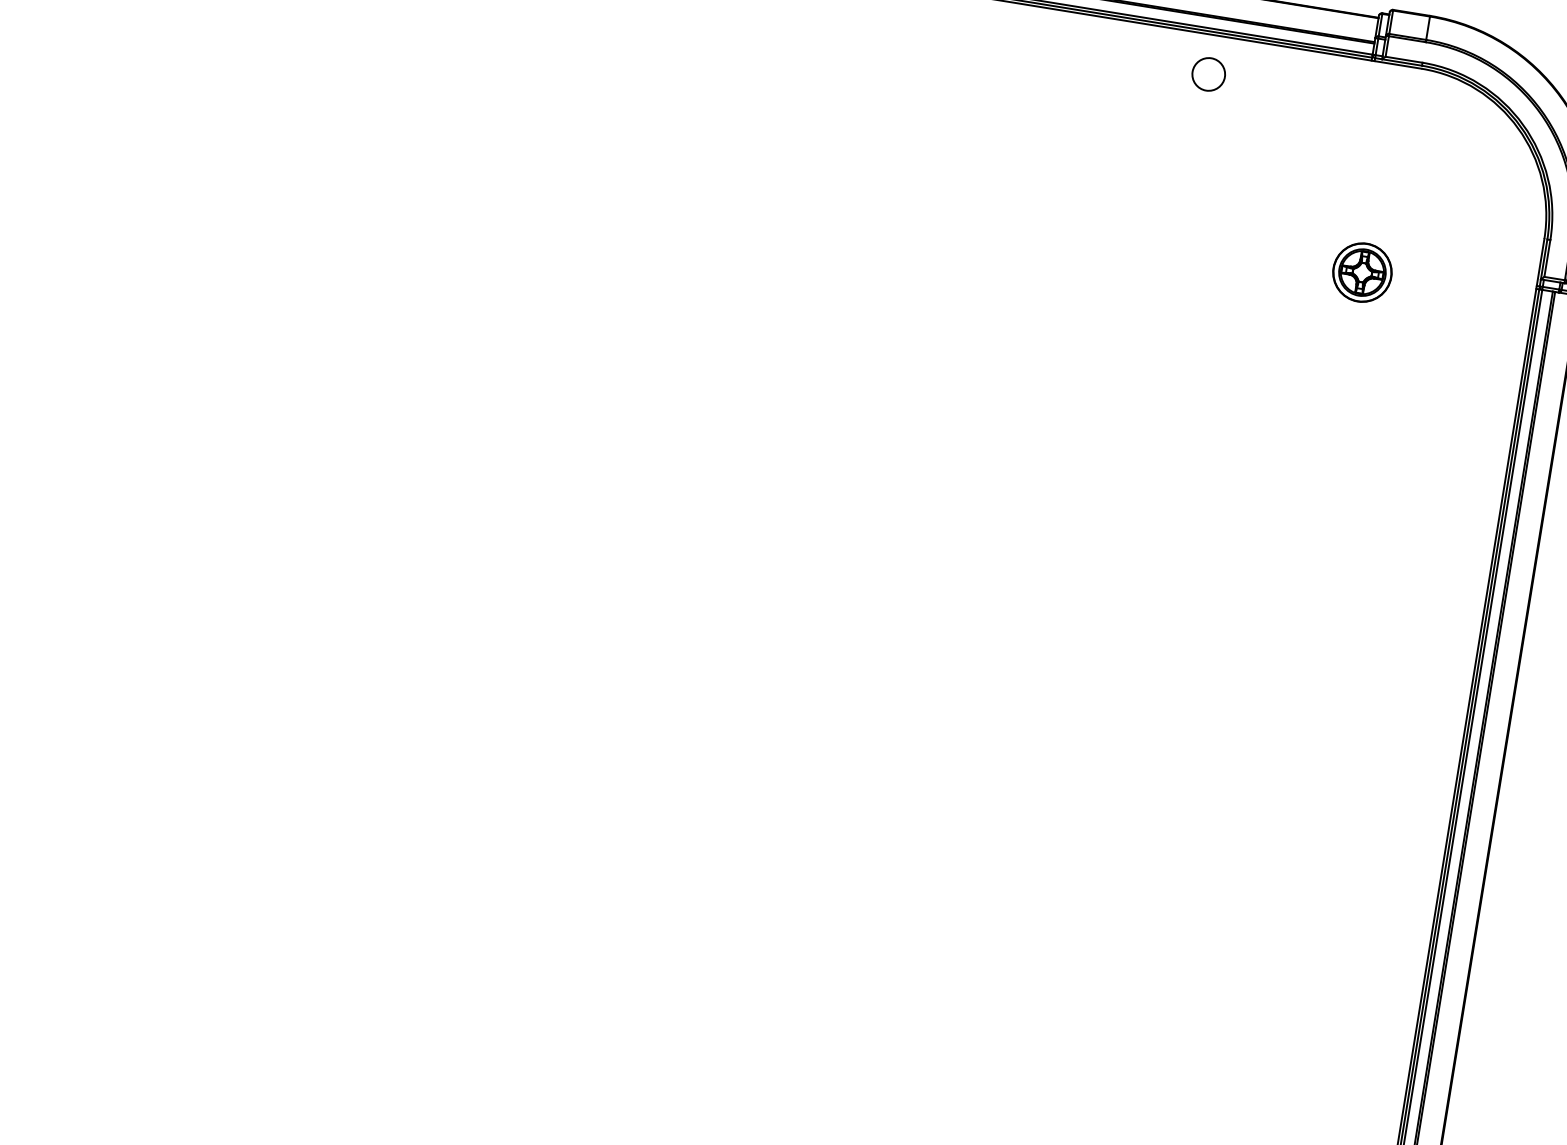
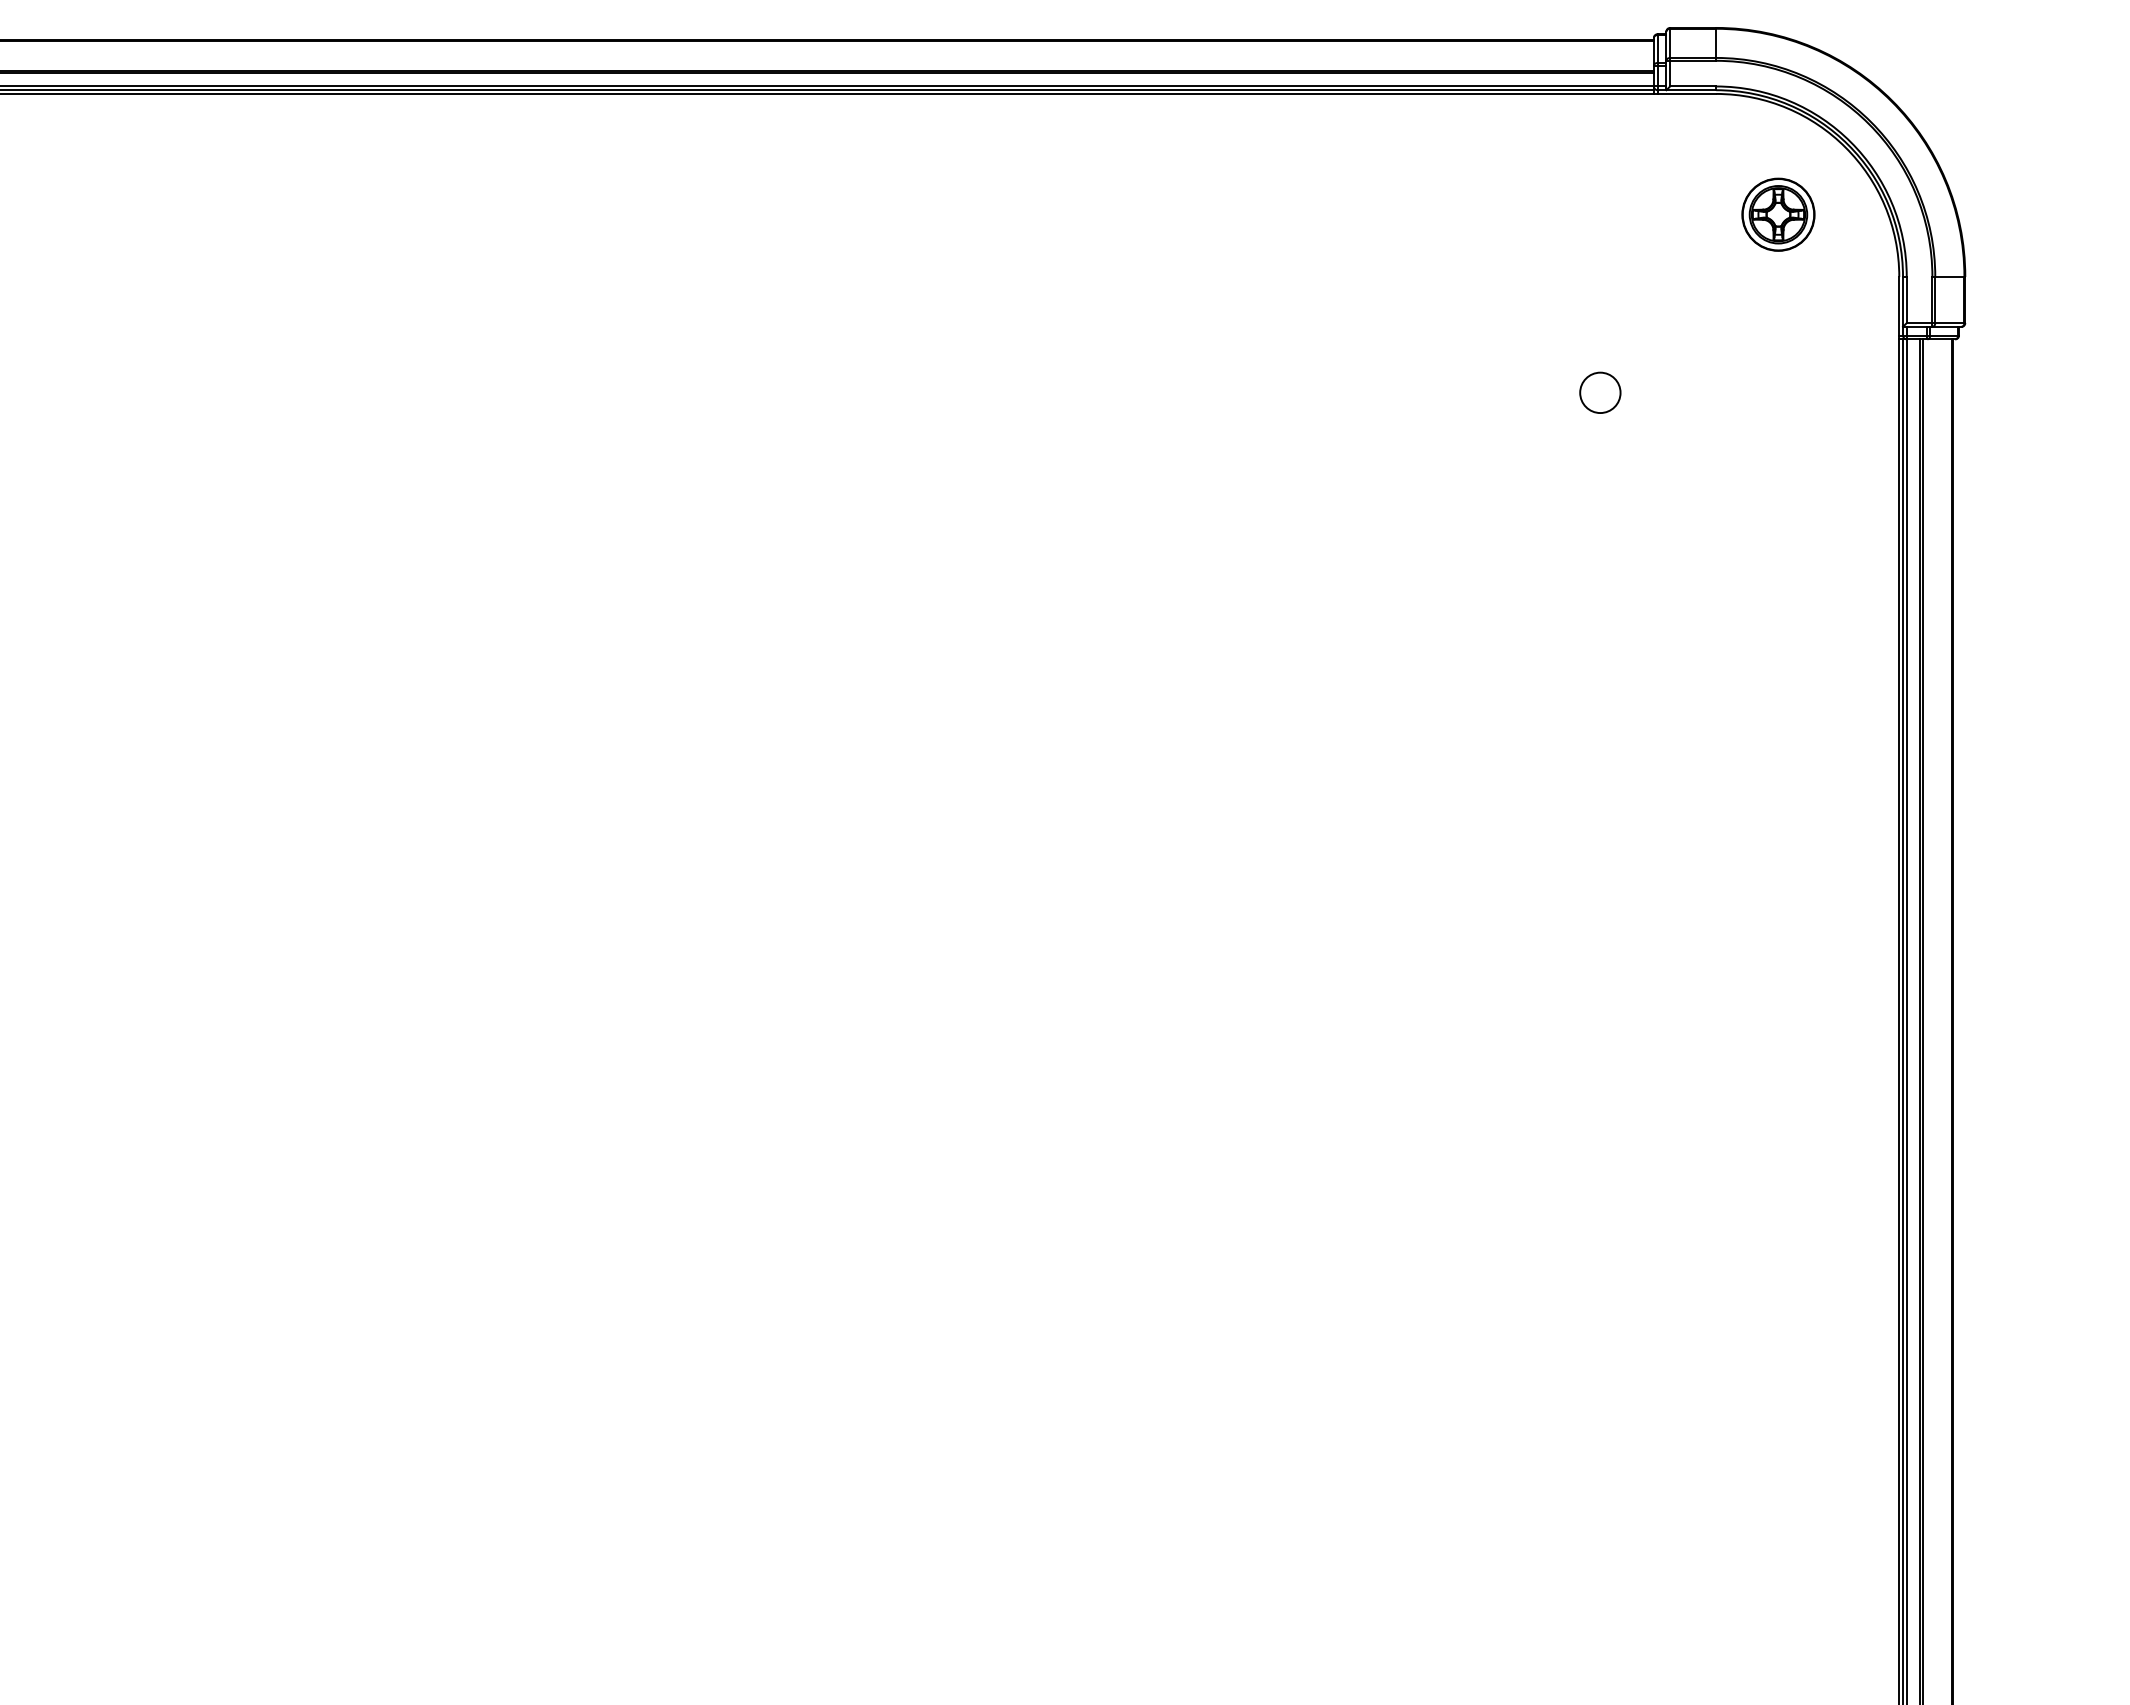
circle: (1208, 74) -> (1600, 392), moved
part: (1362, 272) -> (1778, 214), moved

